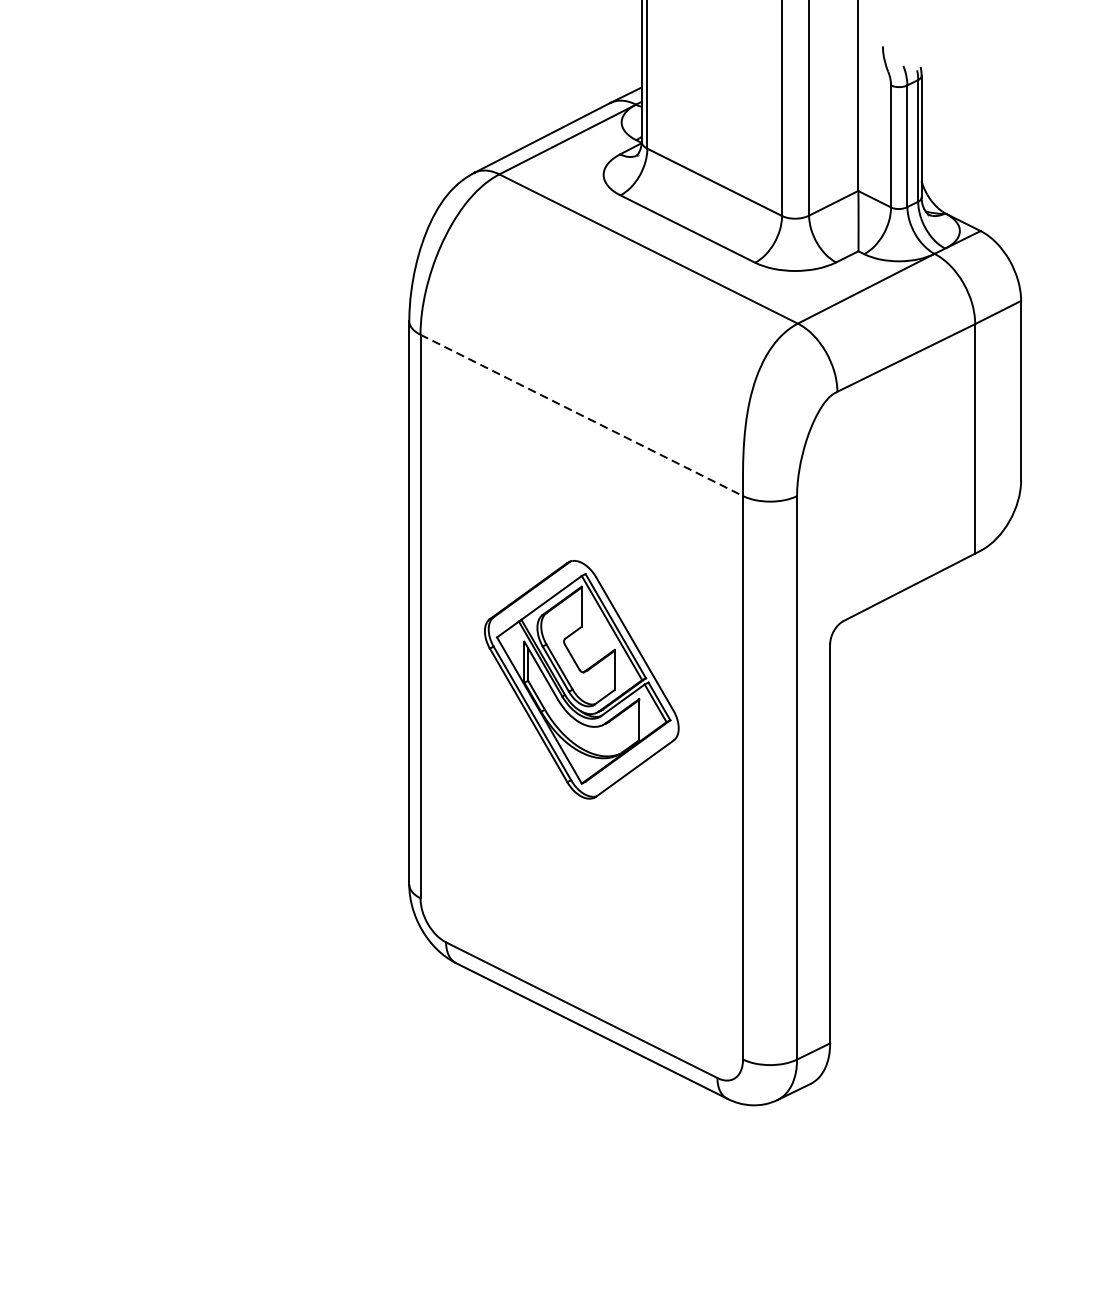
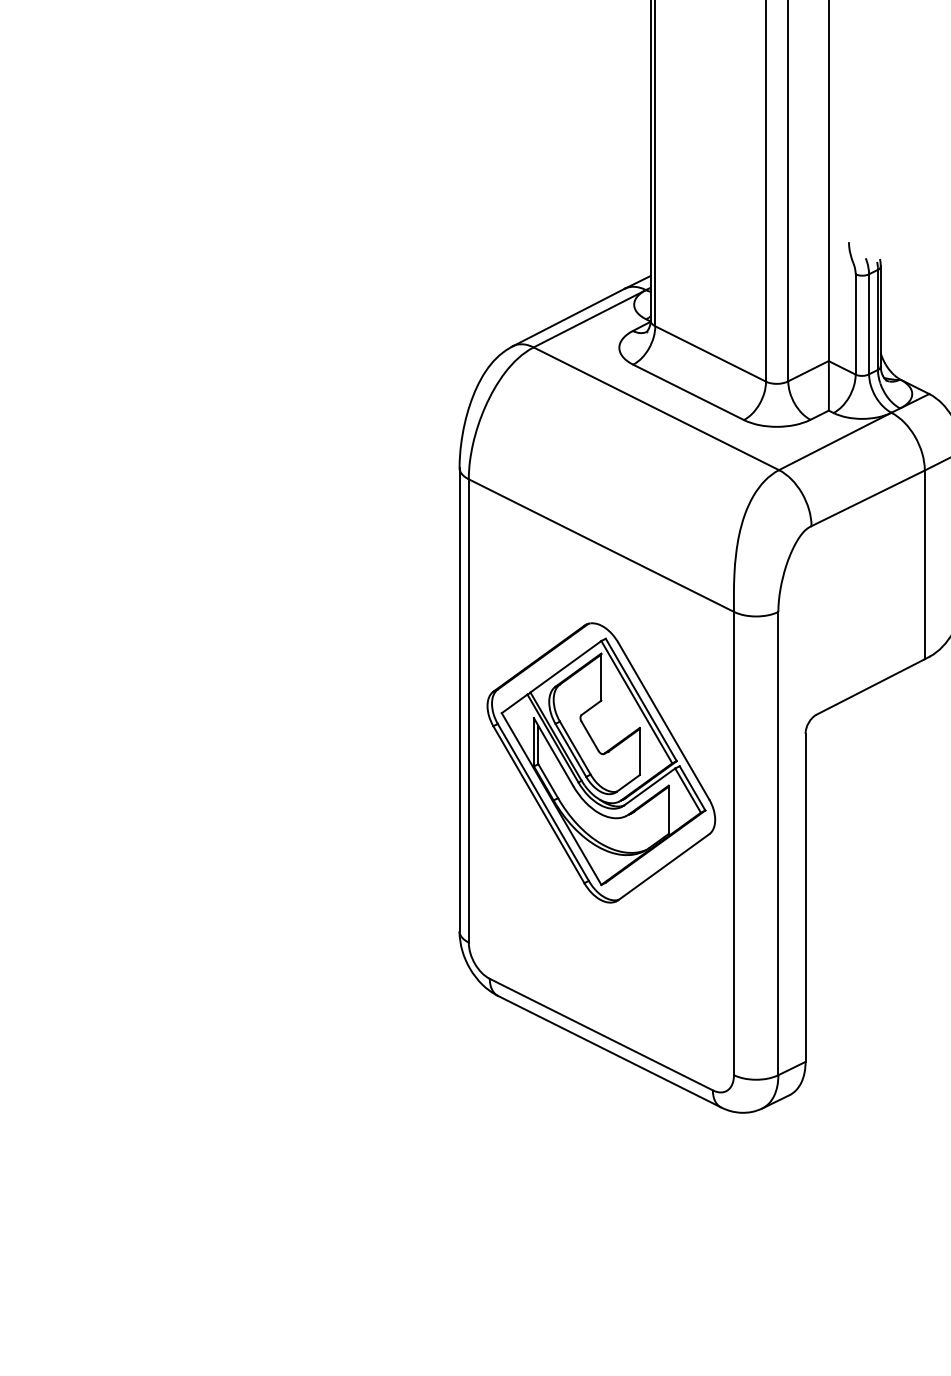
line: (581, 415) -> (601, 545), dashed -> solid
part: (581, 679) -> (601, 762), size x1.43

